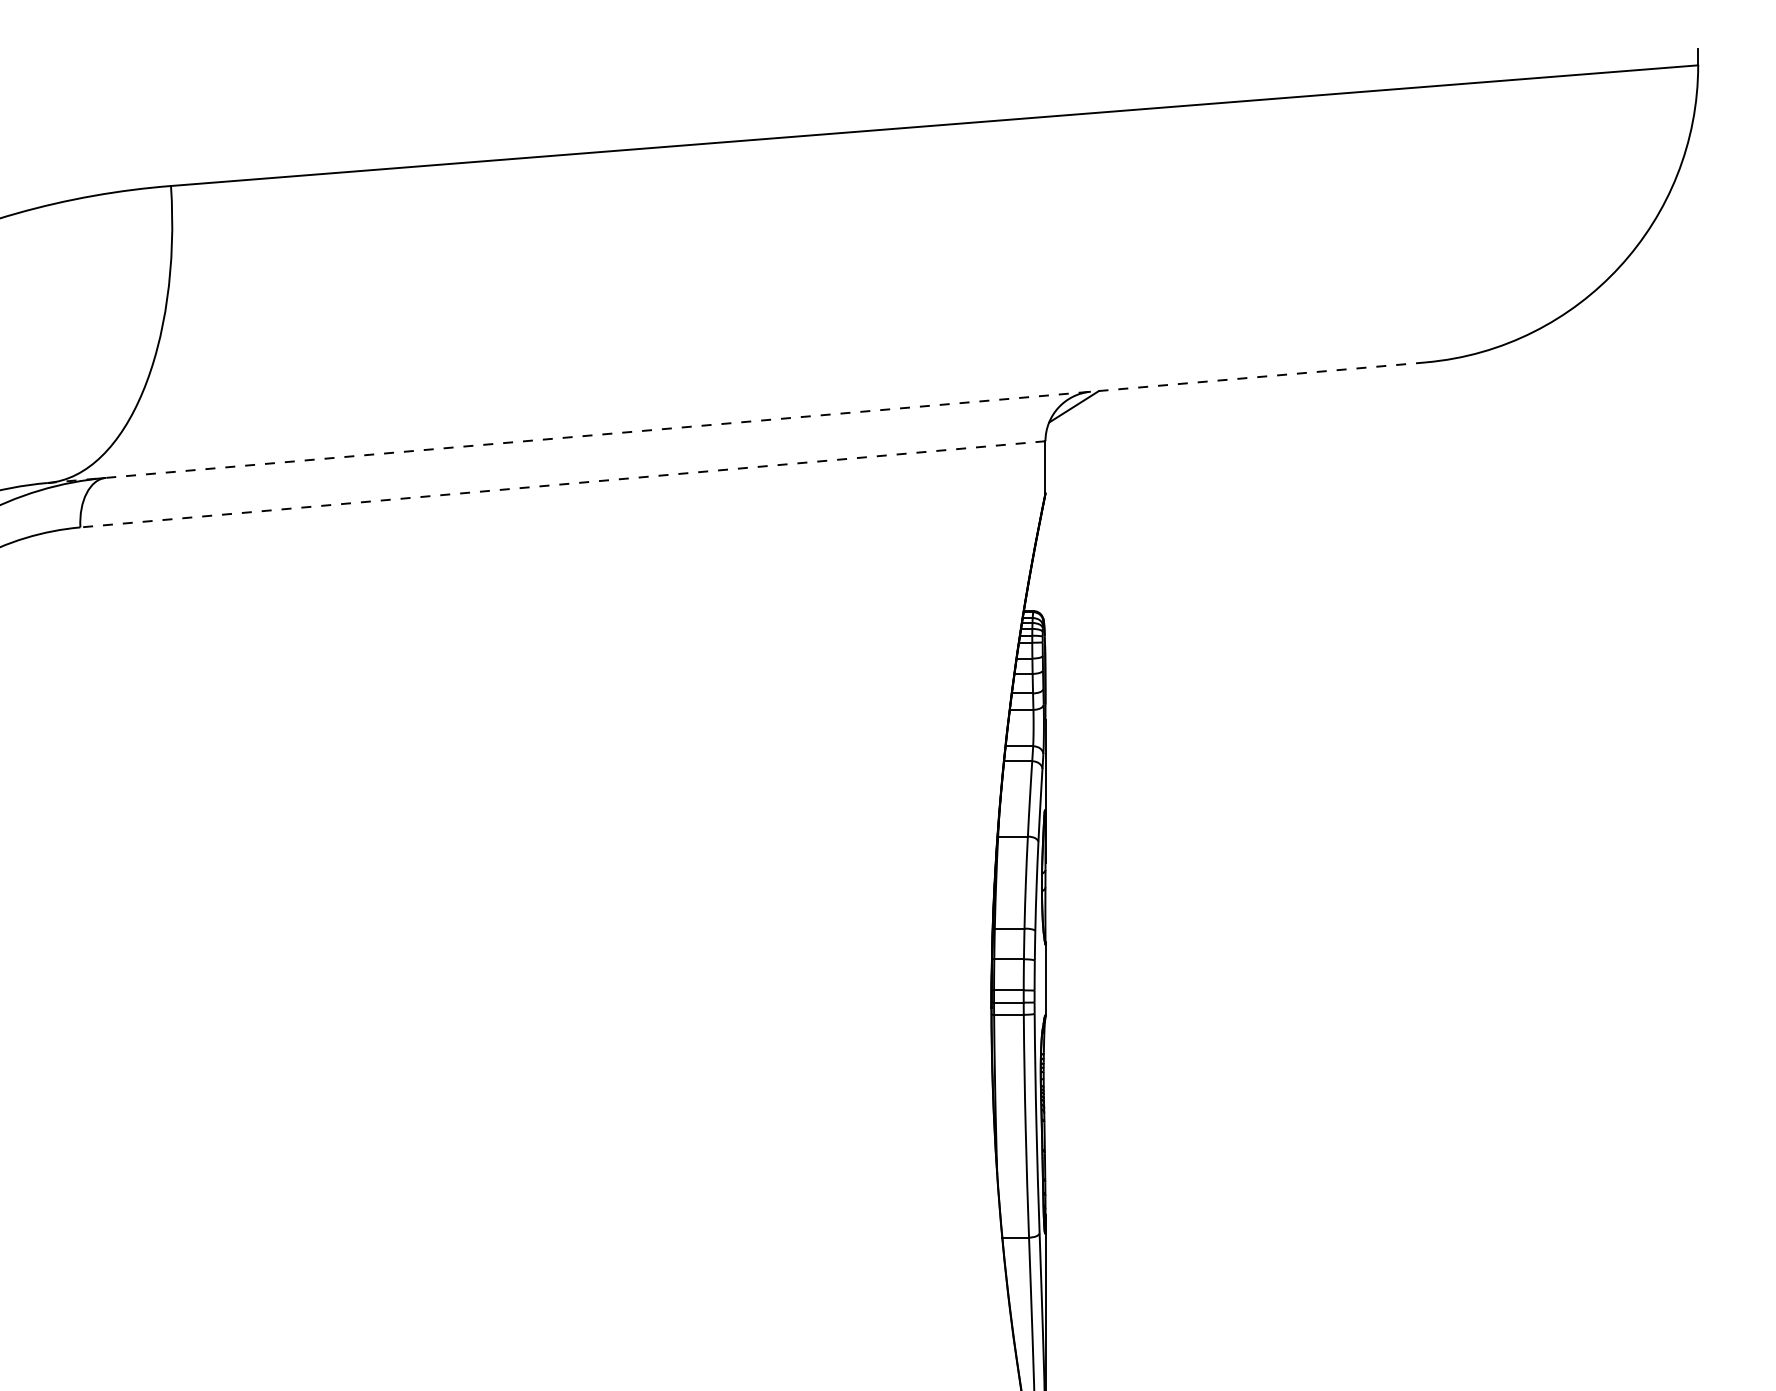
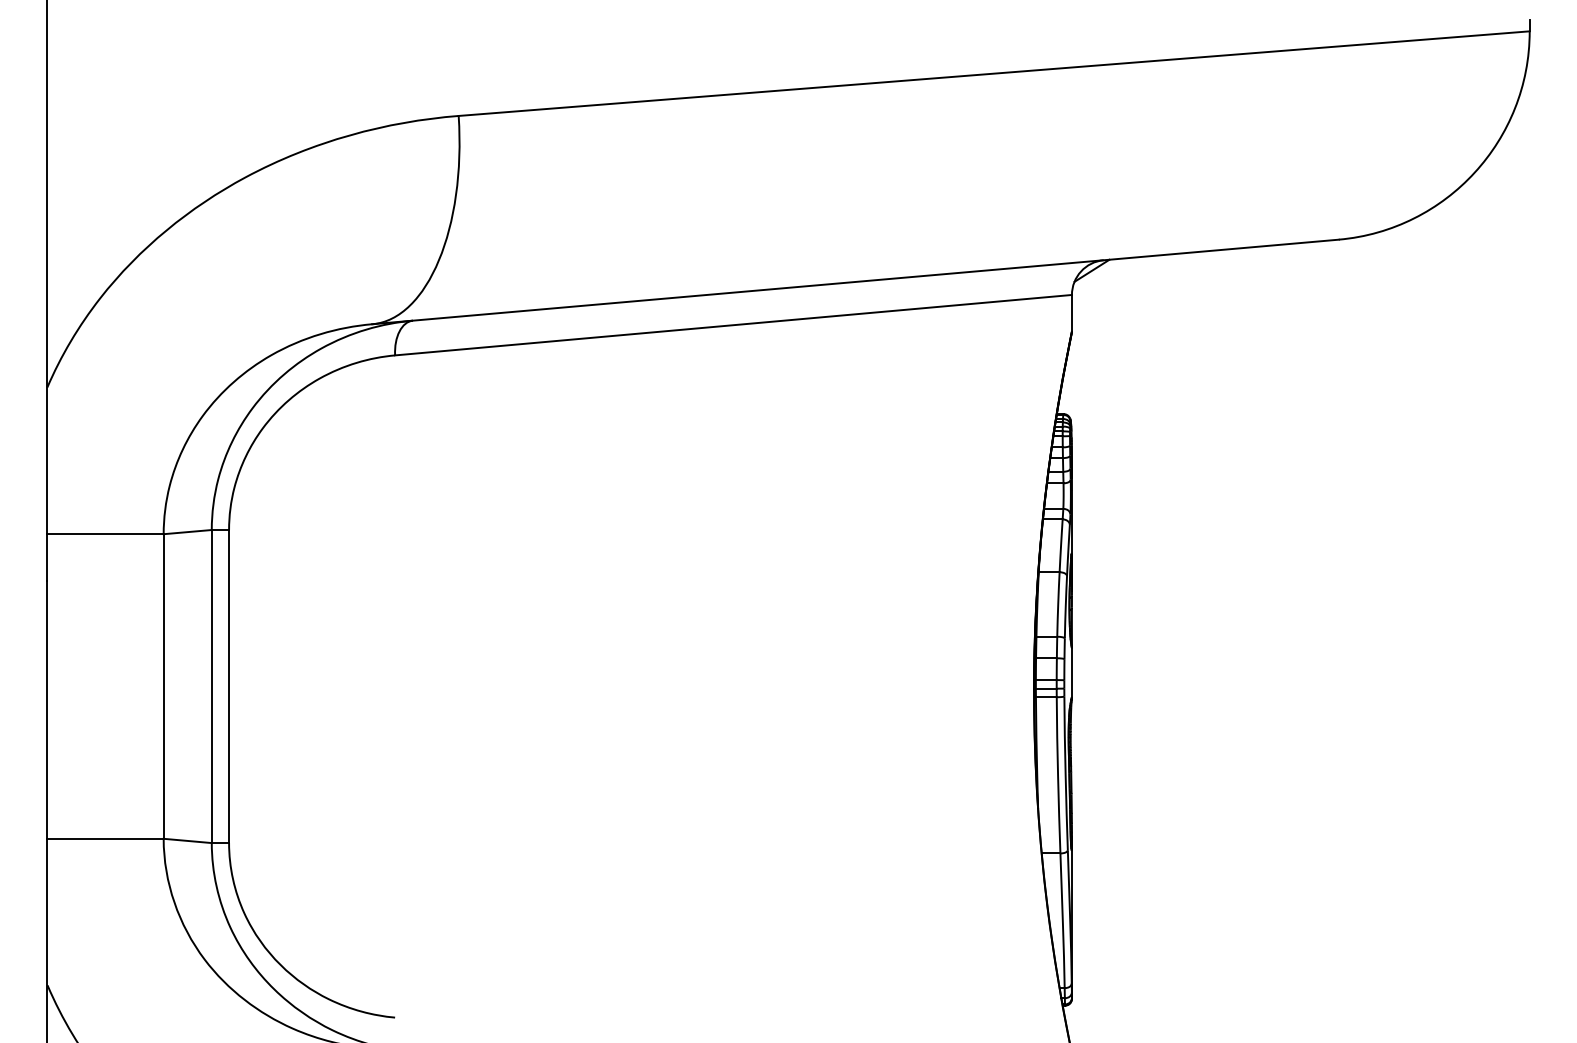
line: (735, 423) -> (854, 282), dashed -> solid
line: (562, 484) -> (733, 325), dashed -> solid

